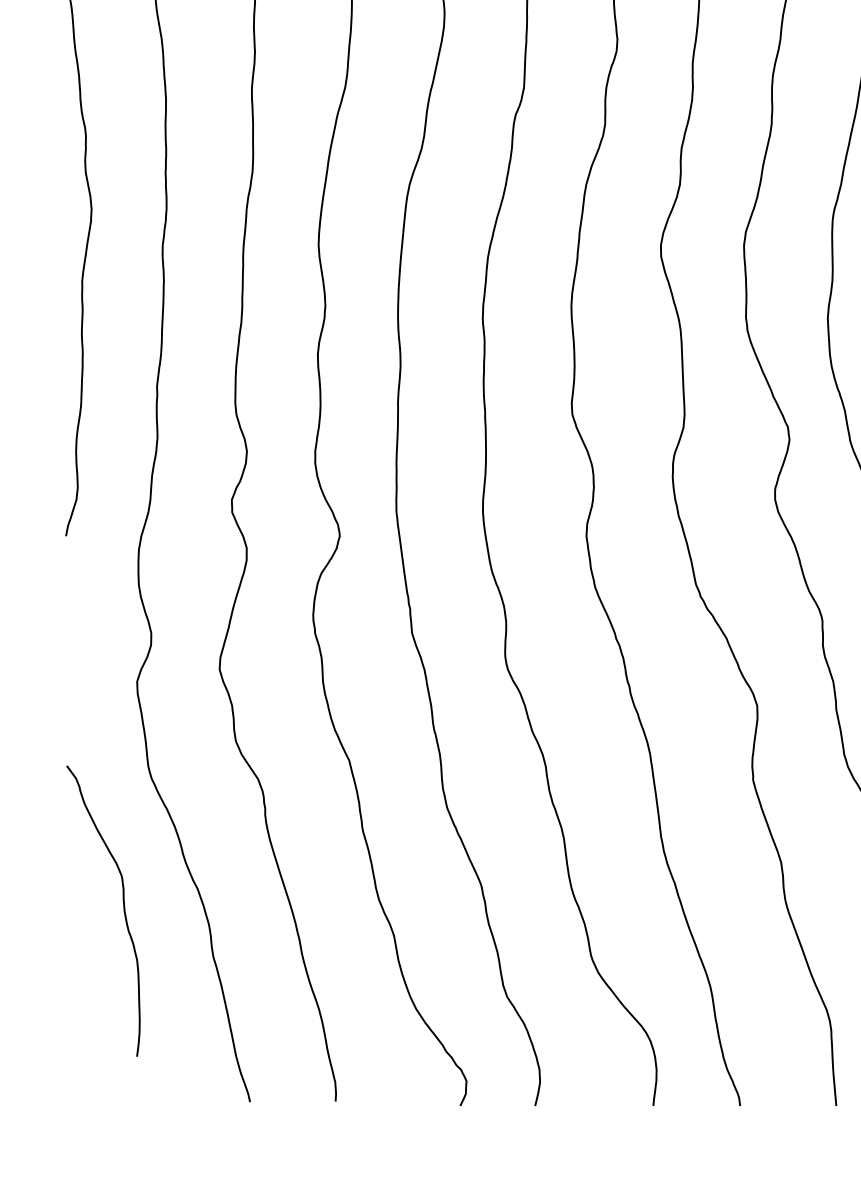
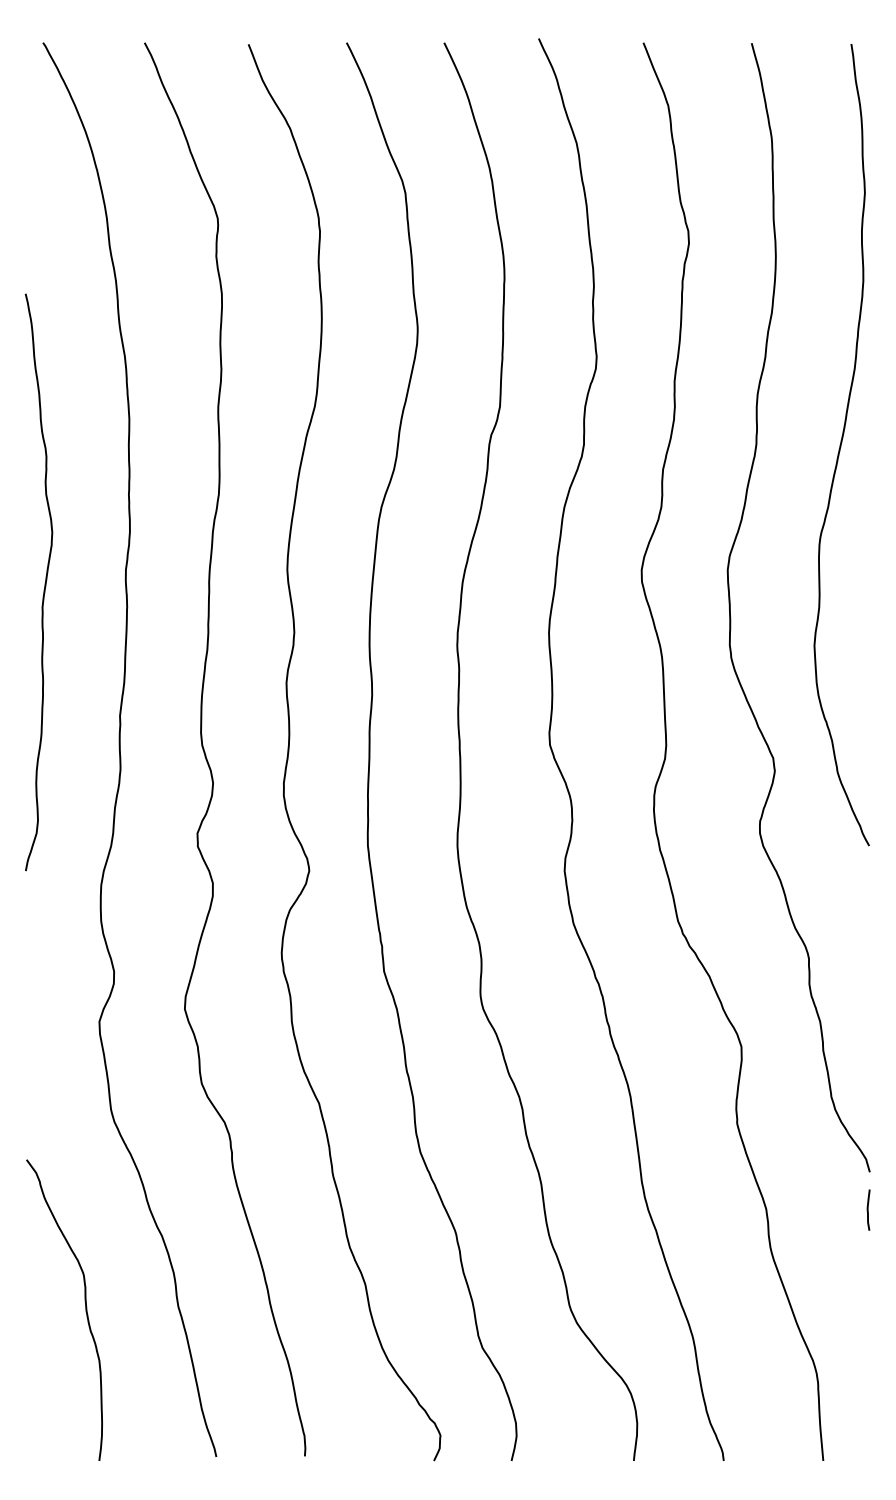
curve: (123, 910) -> (85, 1309), moved

